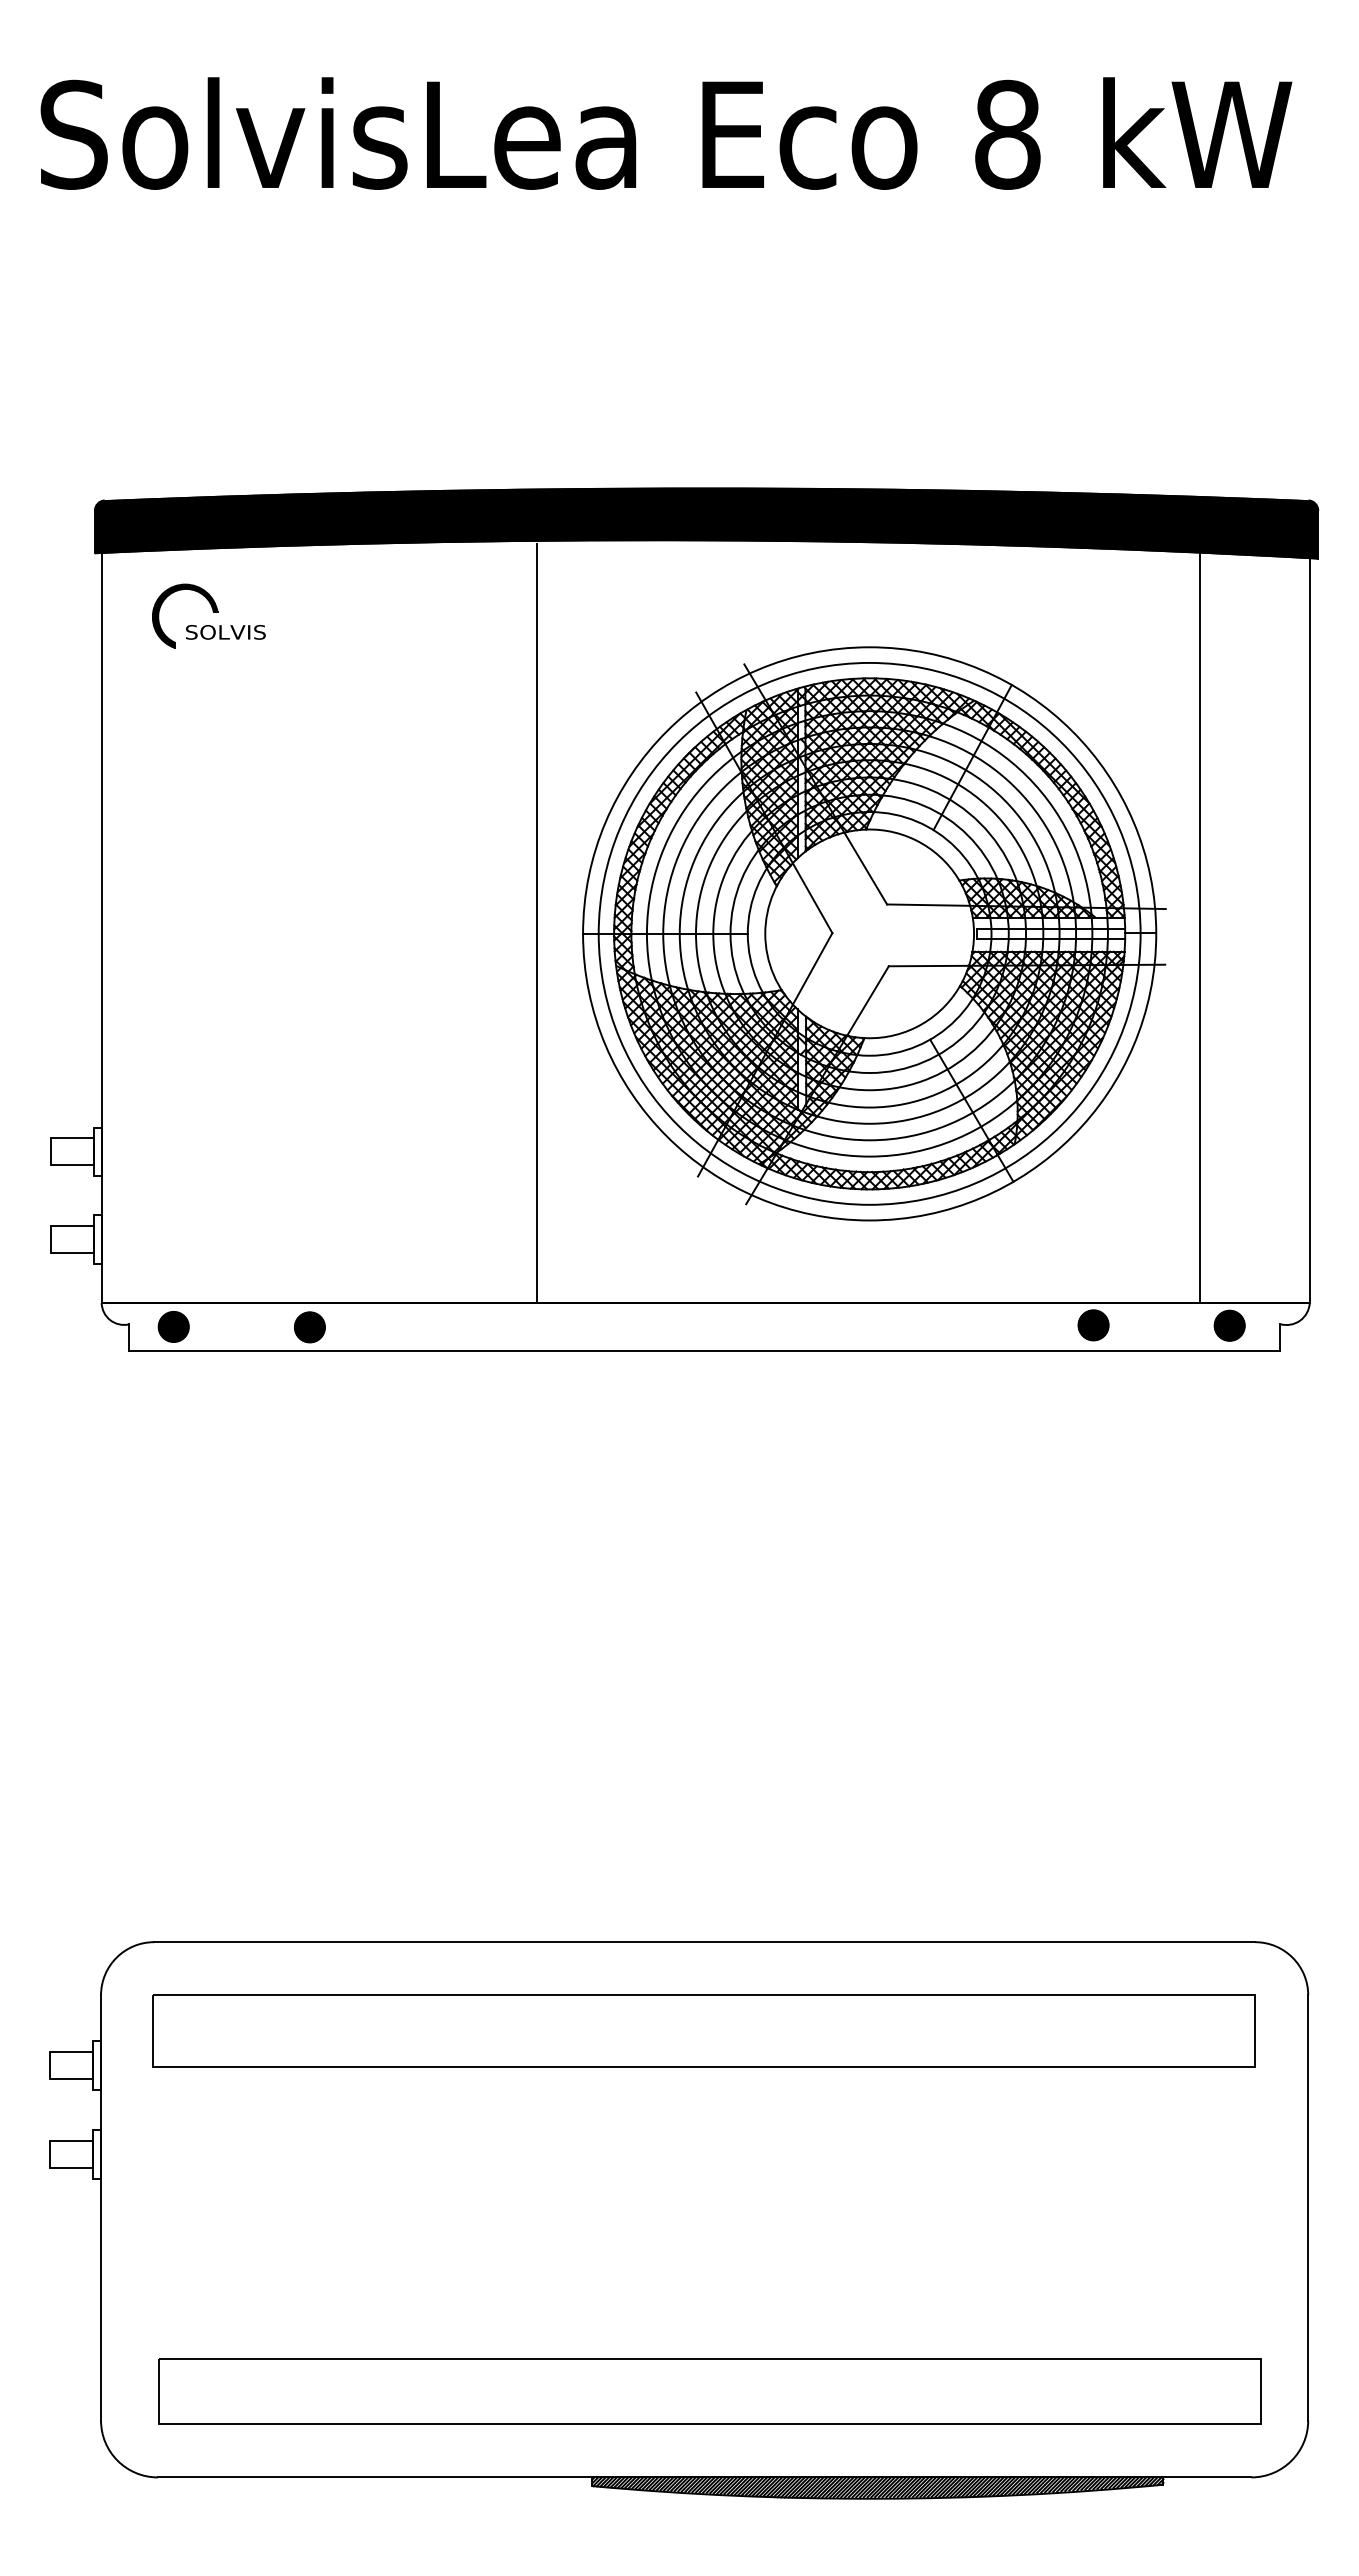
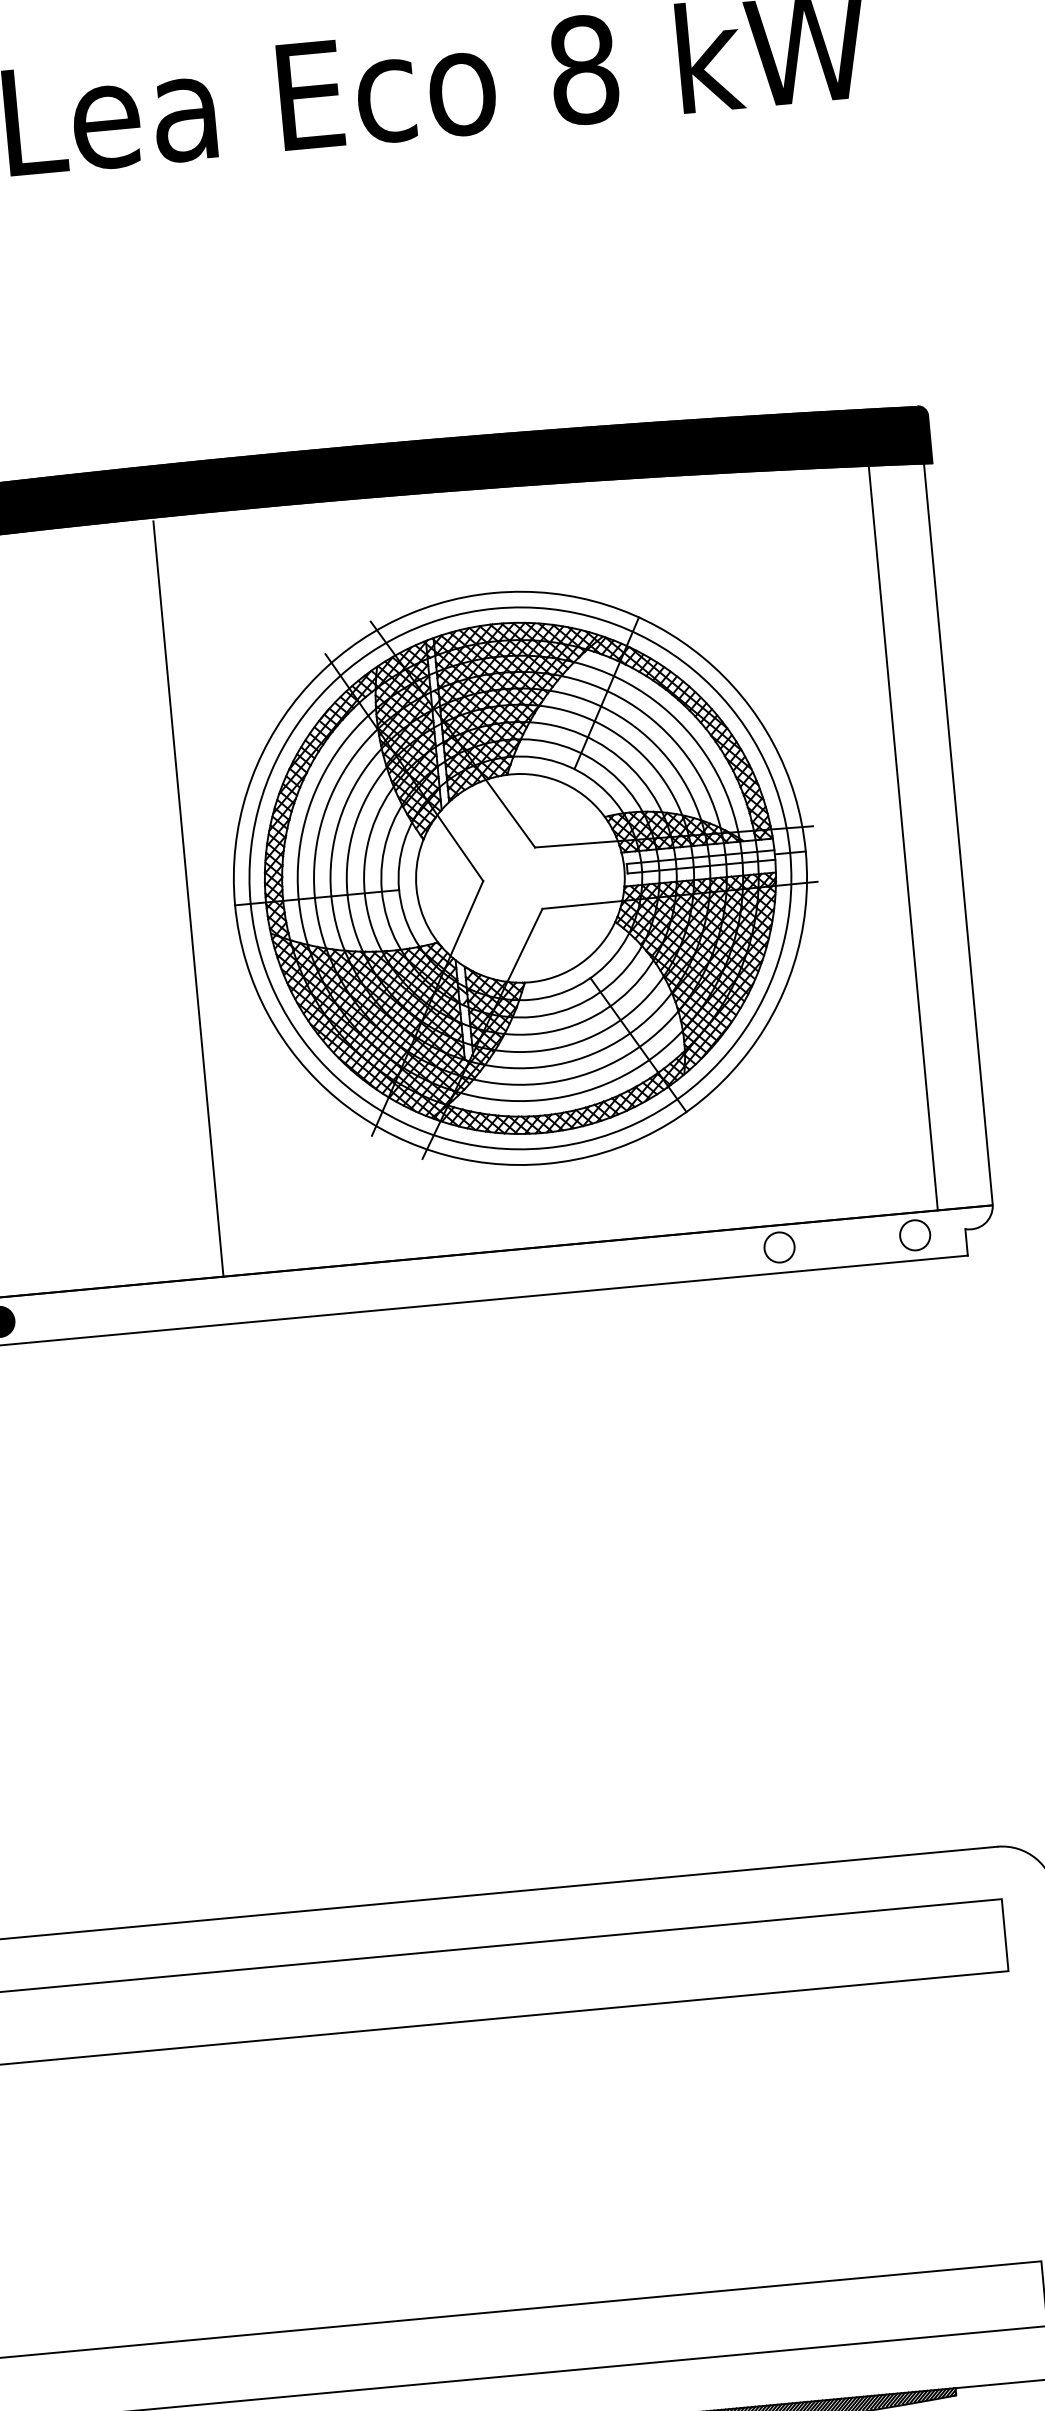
line: (1199, 928) -> (903, 837), moved
fill: (1093, 1324) -> (779, 1246), removed
fill: (1229, 1325) -> (914, 1235), removed

